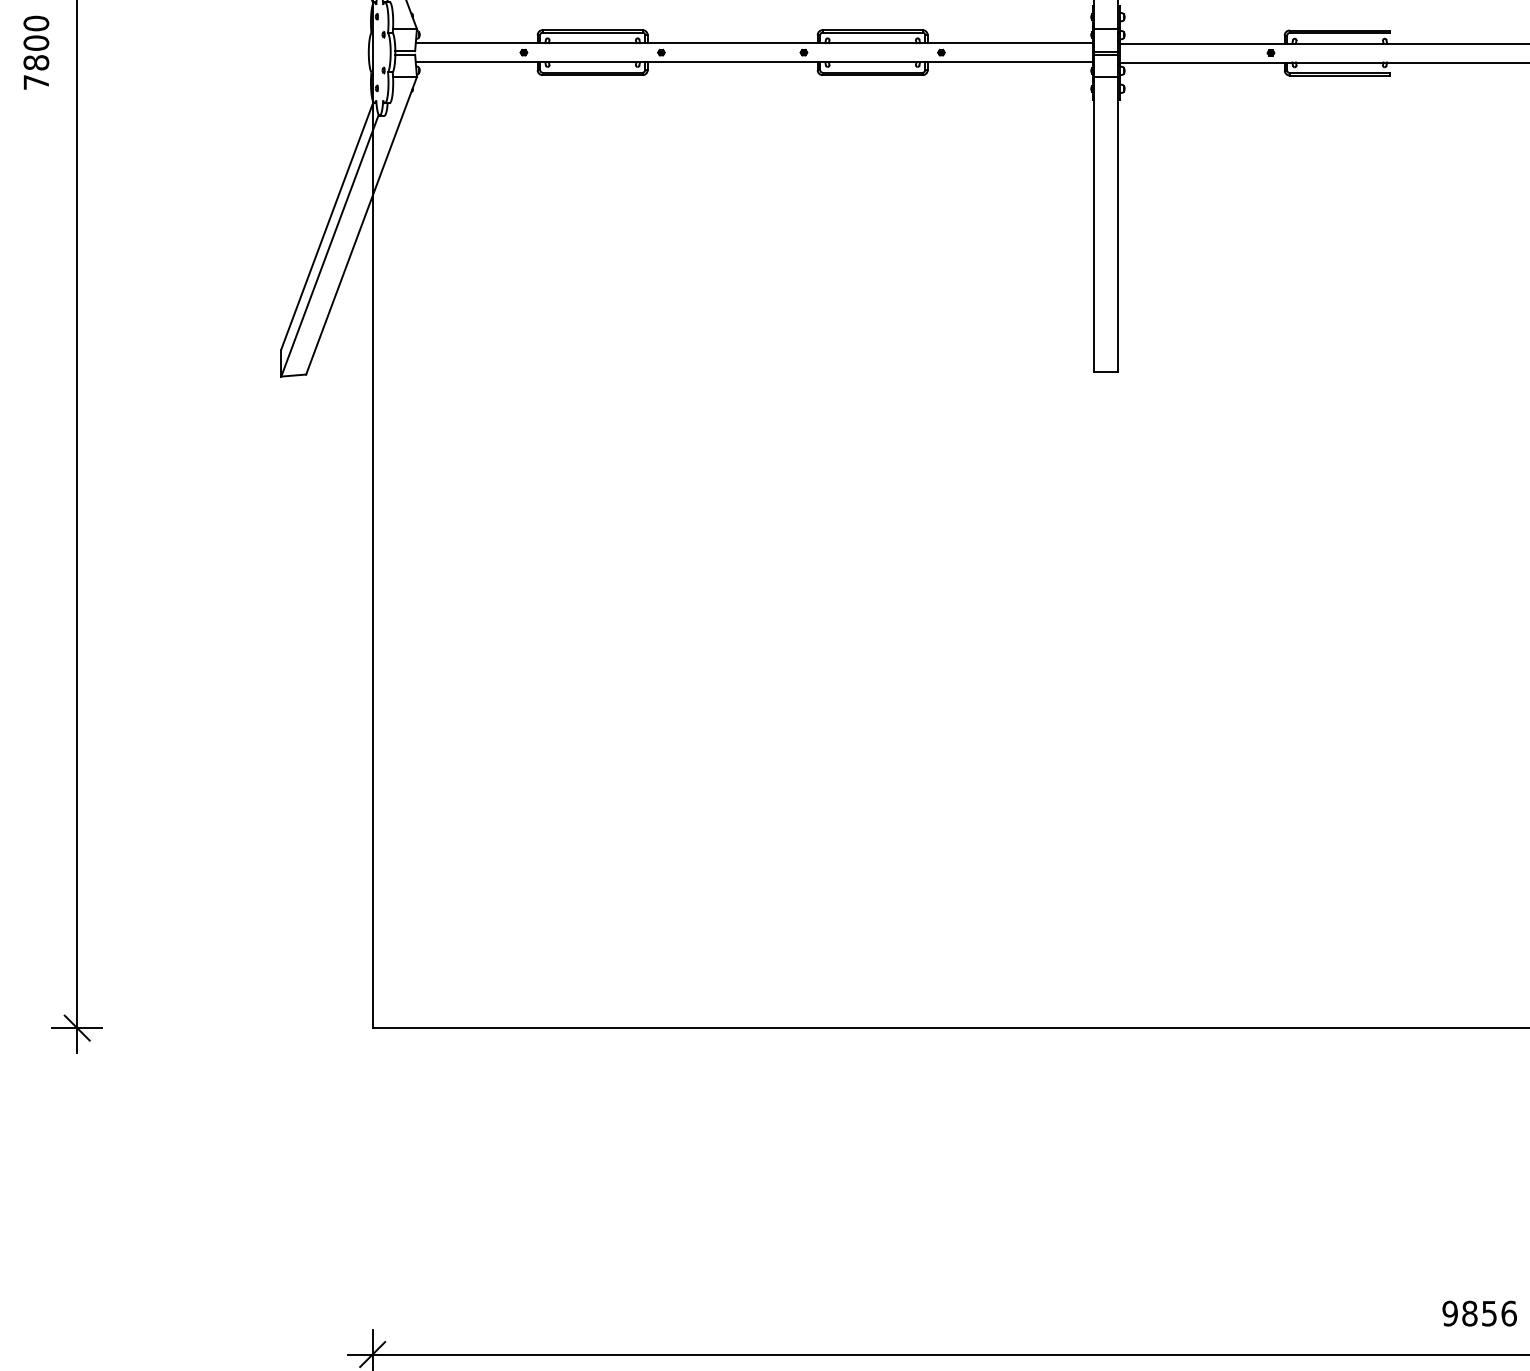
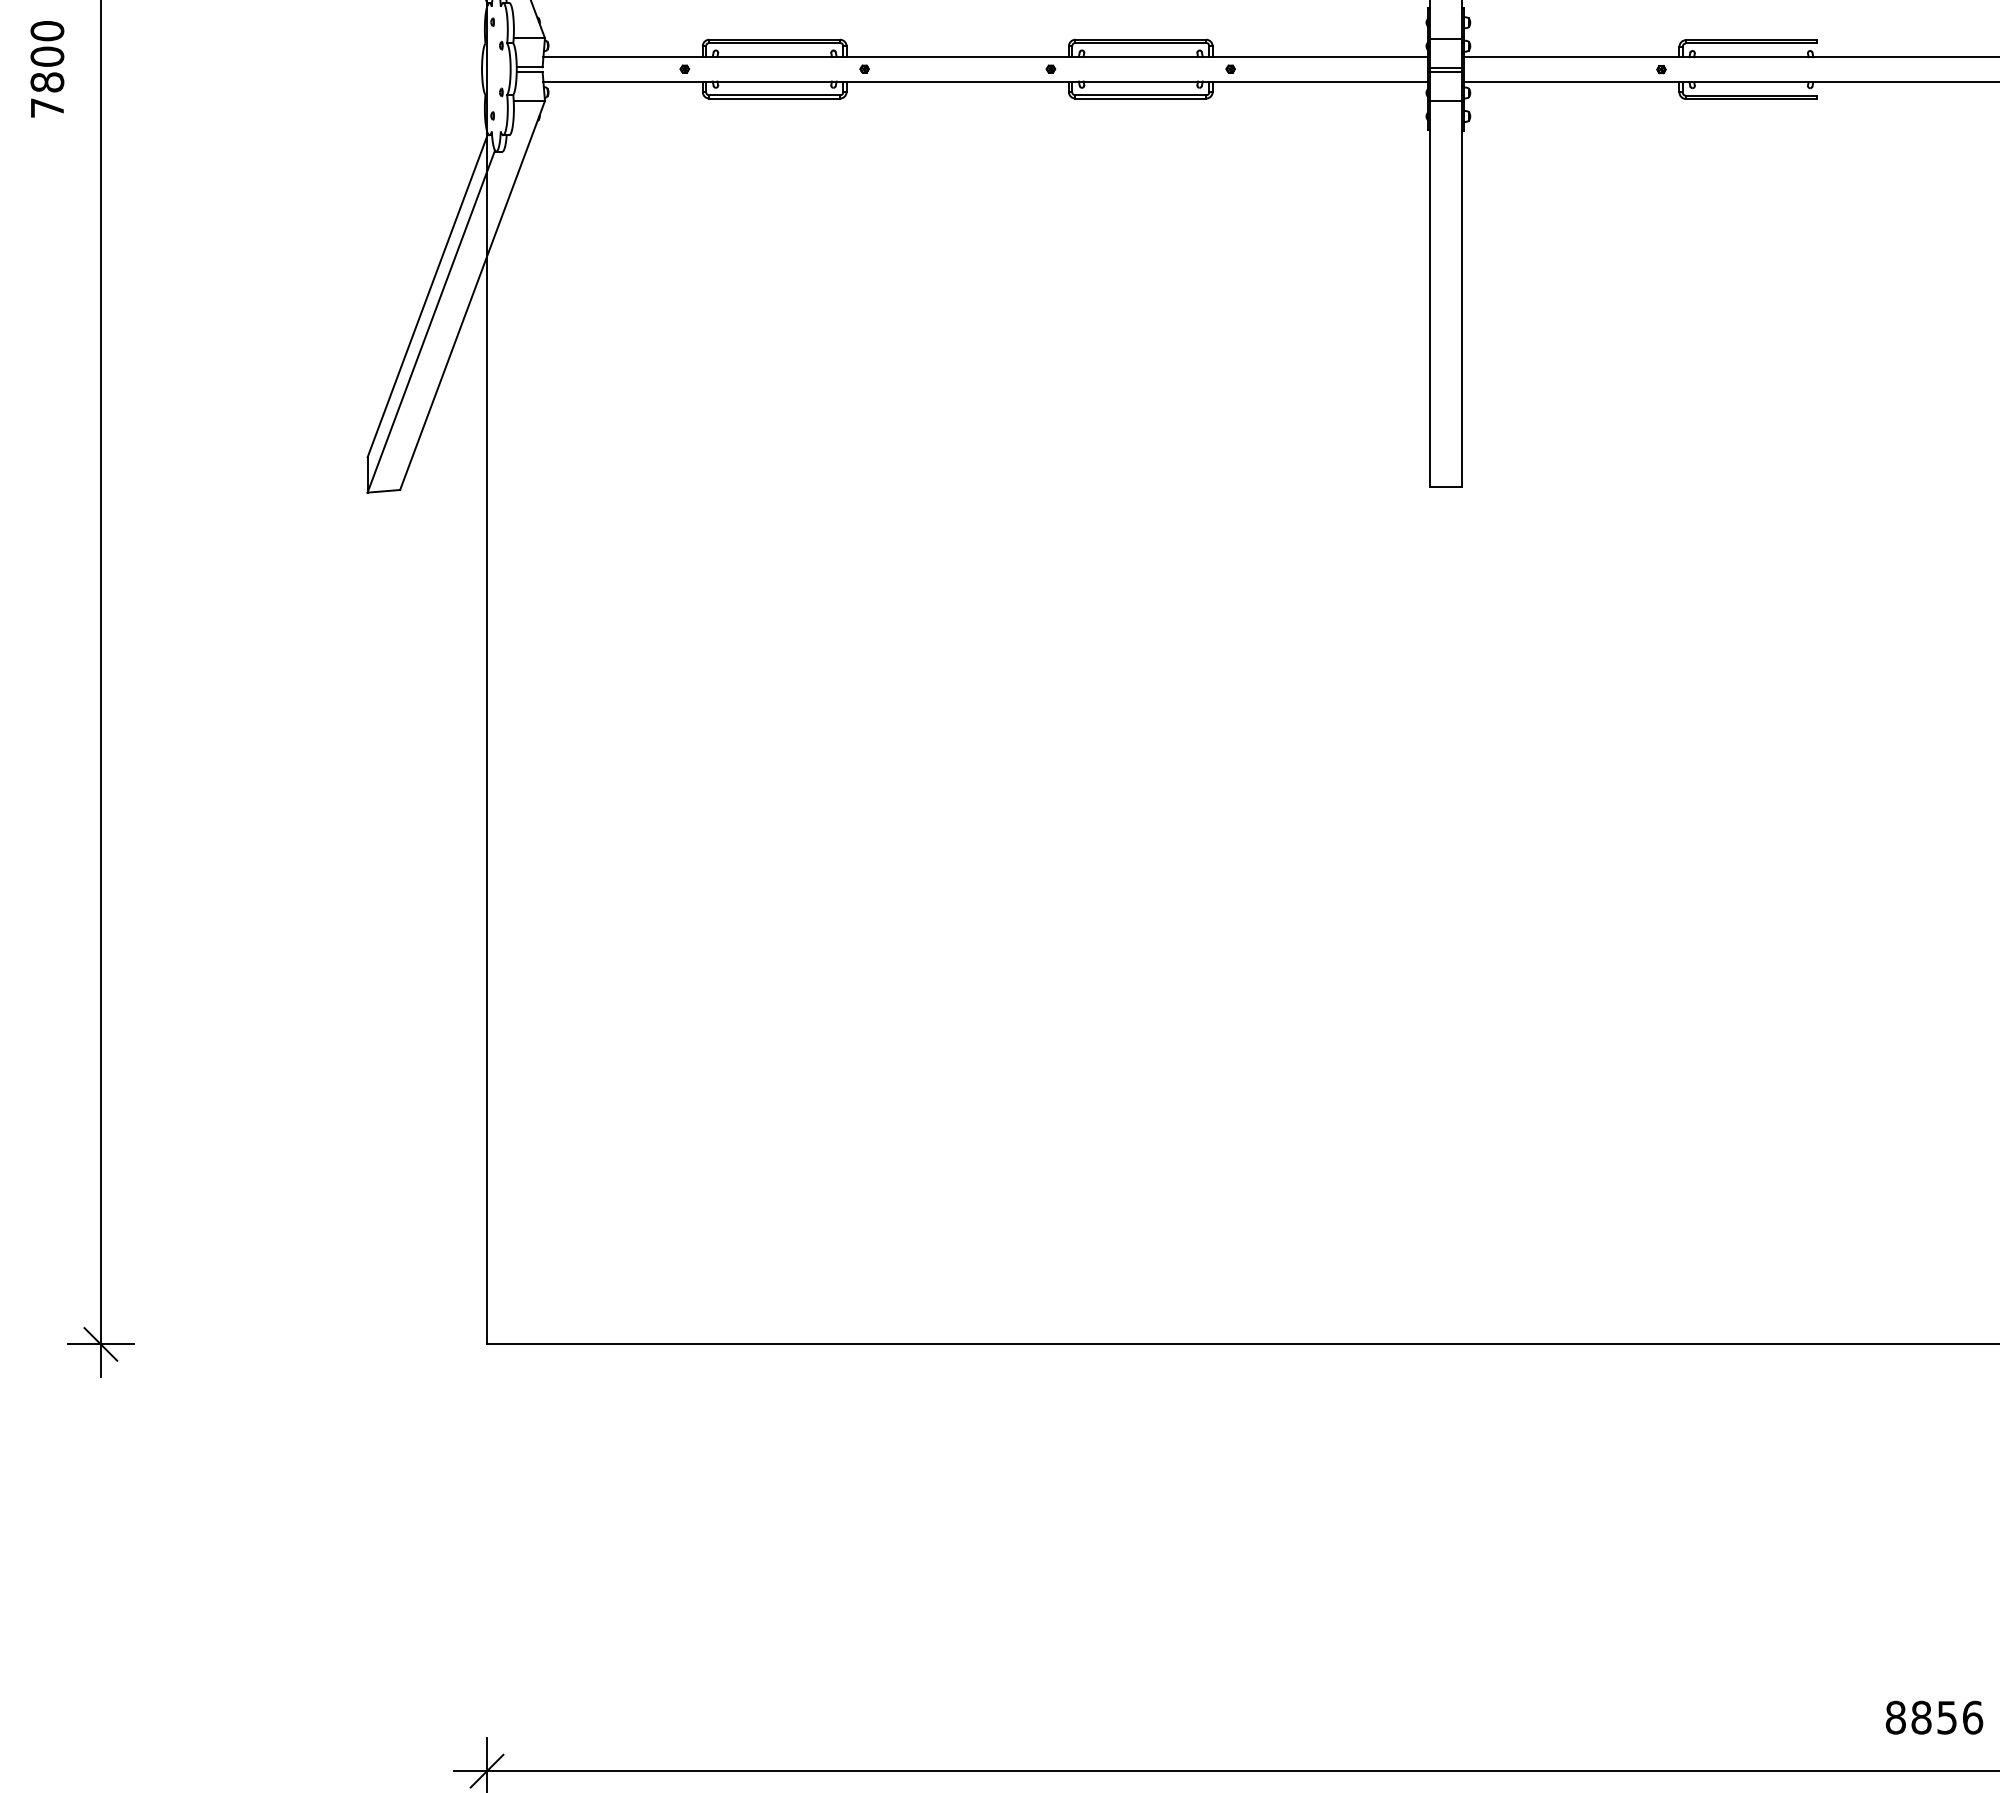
text: (1449, 1313) -> (1895, 1717), 9856 -> 8856

